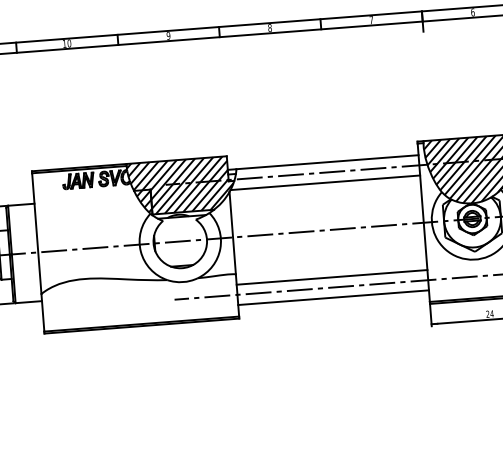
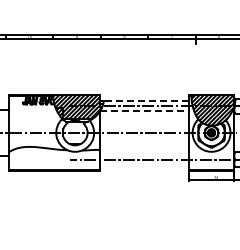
line: (327, 162) -> (146, 101), solid -> dashed
line: (327, 181) -> (145, 110), solid -> dashed
line: (330, 276) -> (143, 154), removed
line: (331, 297) -> (143, 164), removed

